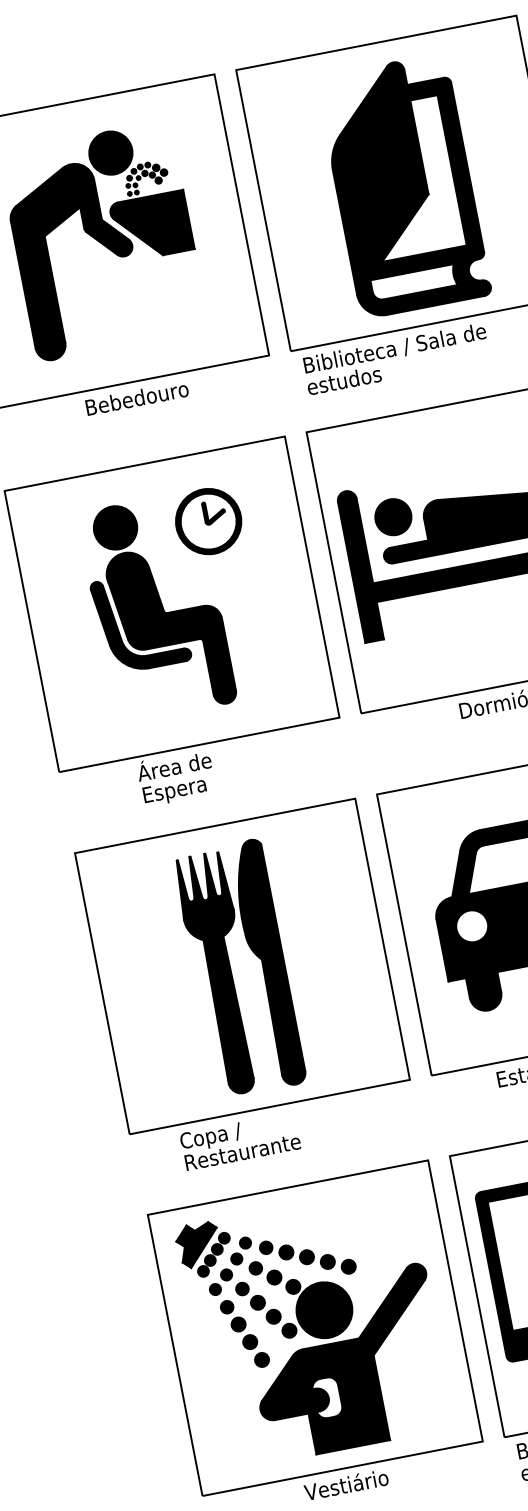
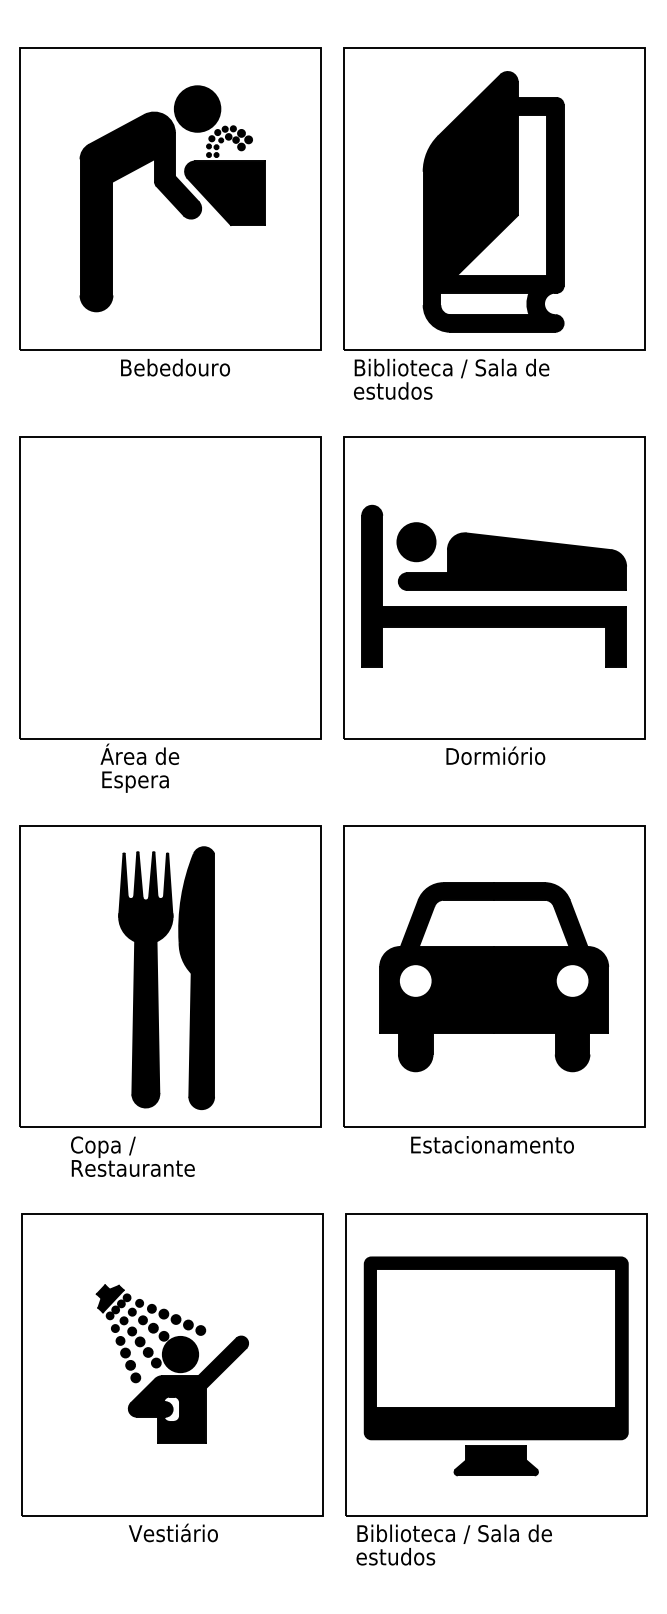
part: (176, 610) -> (173, 595), removed
part: (314, 1326) -> (172, 1363), size x0.6

